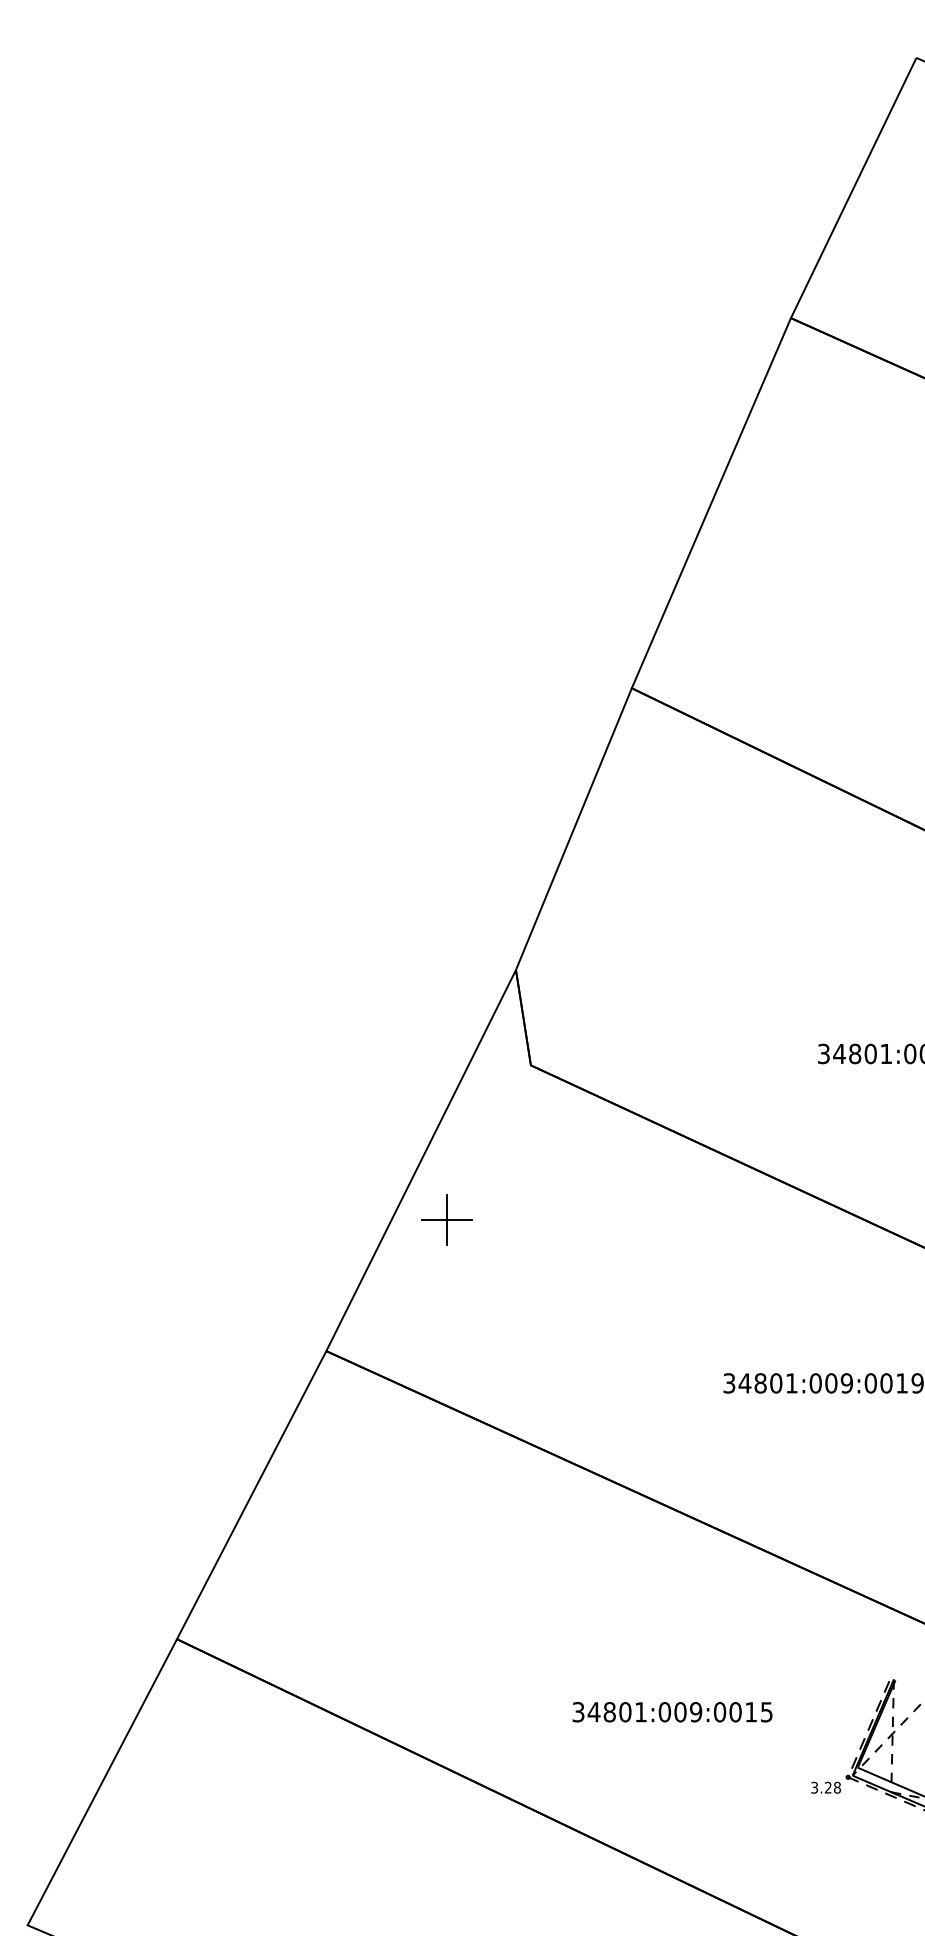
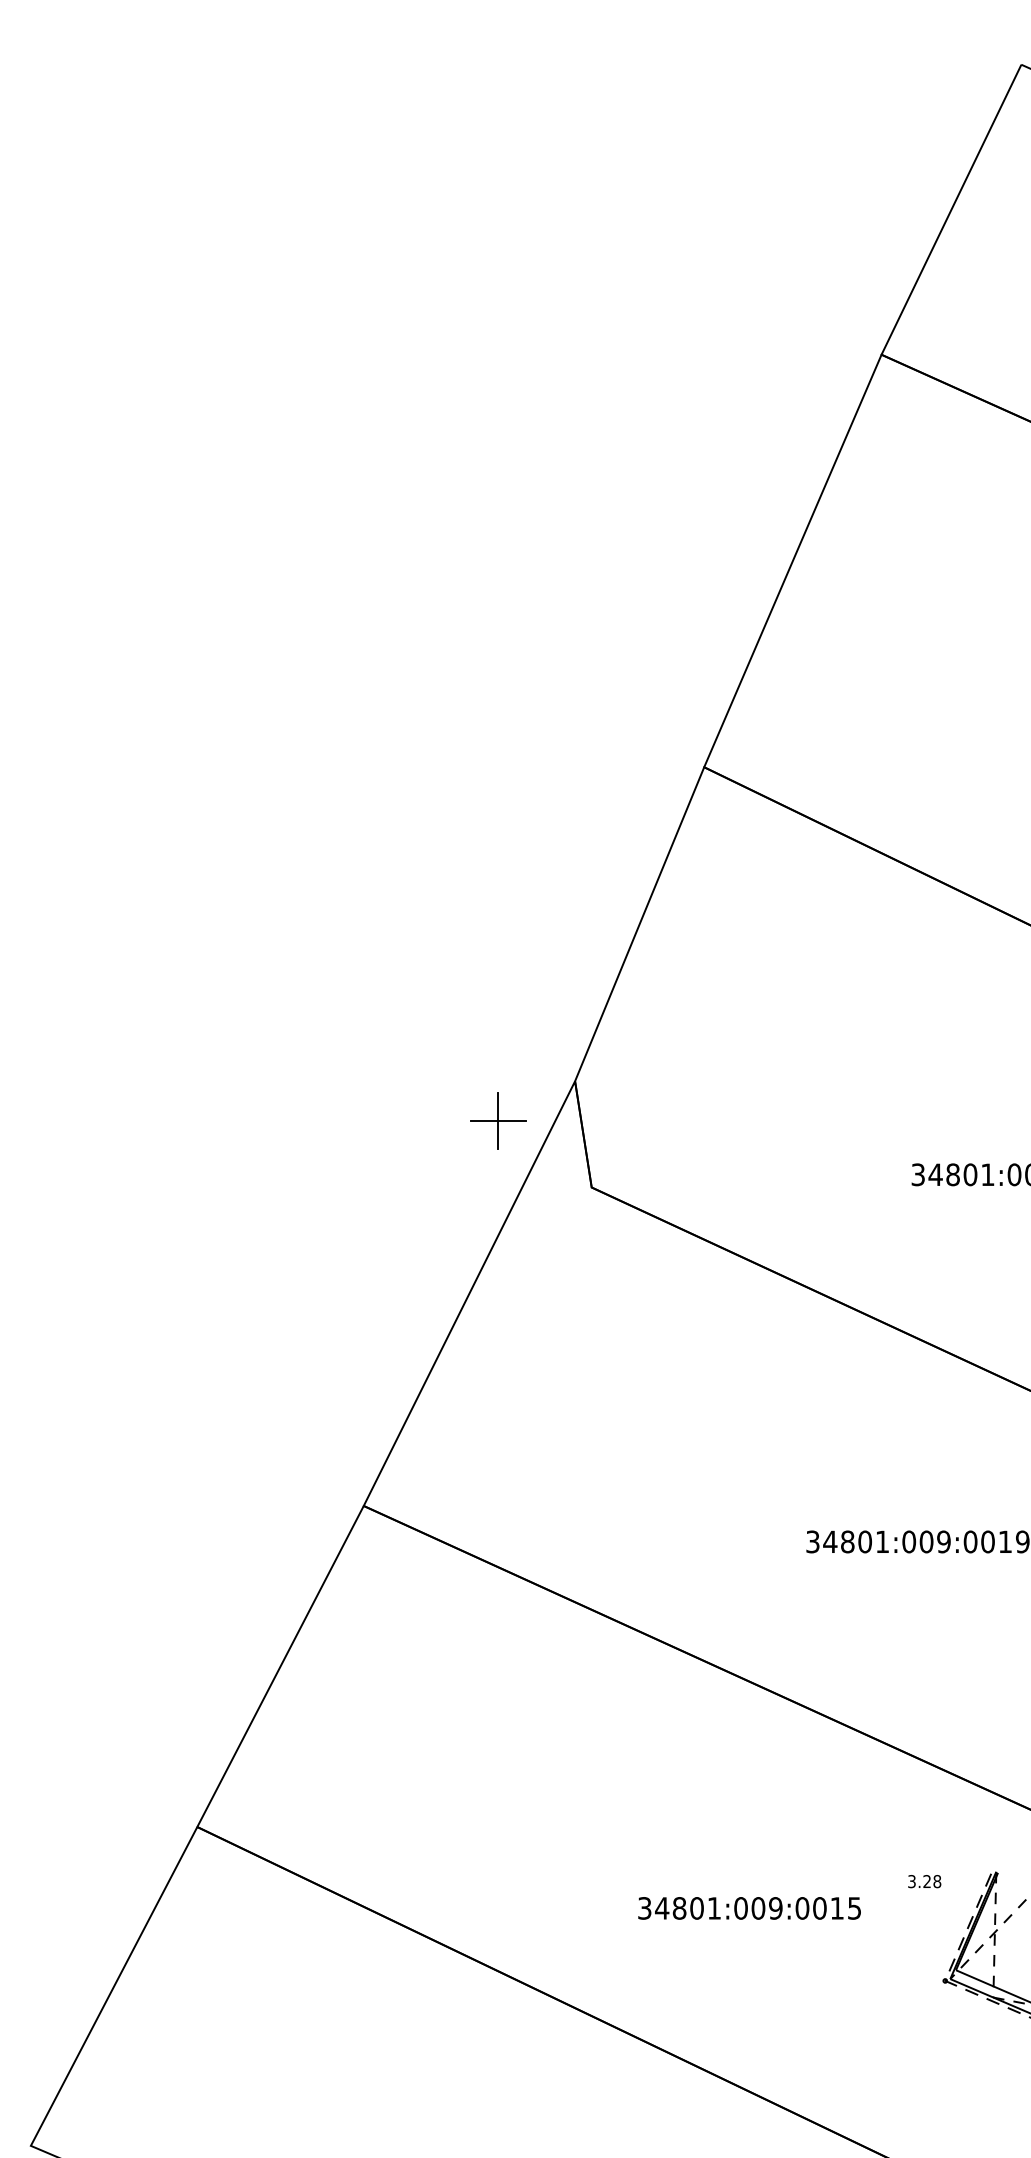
part: (447, 1219) -> (498, 1120), moved
text: (825, 1787) -> (924, 1881), moved

